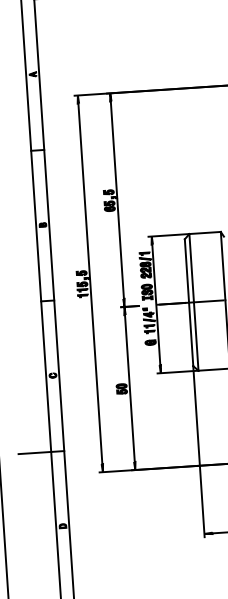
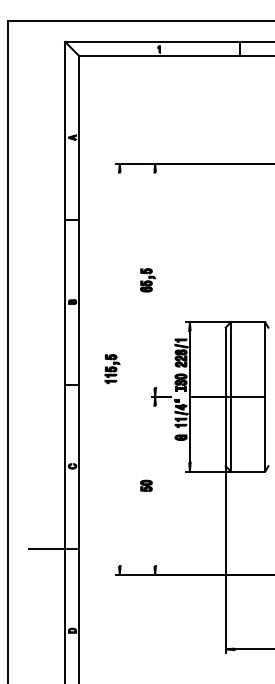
line: (117, 200) -> (155, 280), removed
line: (90, 284) -> (119, 369), removed
line: (130, 388) -> (155, 485), removed

